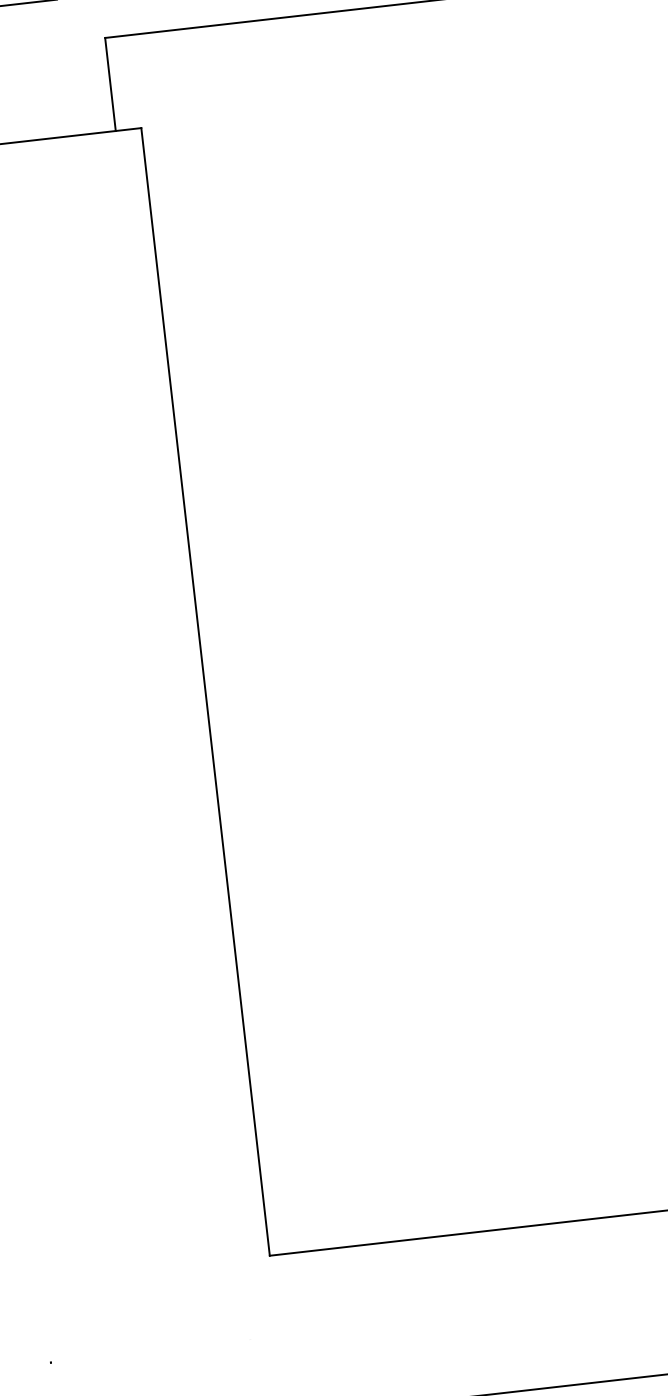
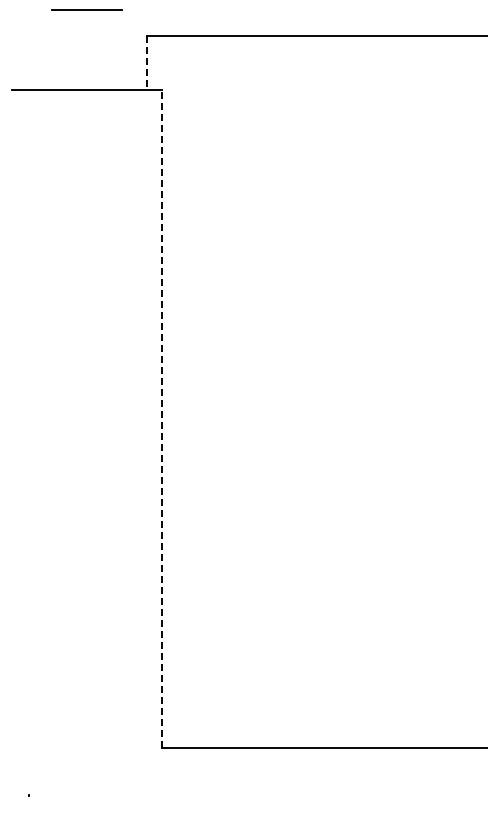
line: (110, 85) -> (147, 63), solid -> dashed
line: (205, 690) -> (162, 418), solid -> dashed

